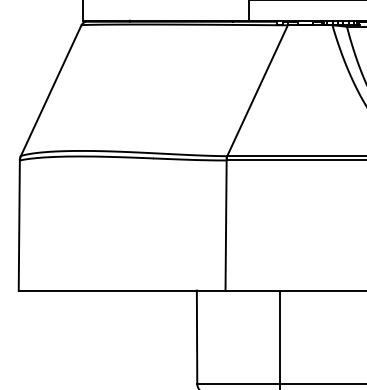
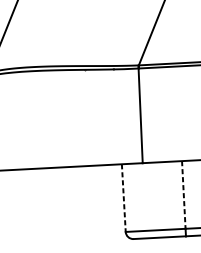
line: (197, 337) -> (124, 198), solid -> dashed
line: (279, 337) -> (183, 195), solid -> dashed

